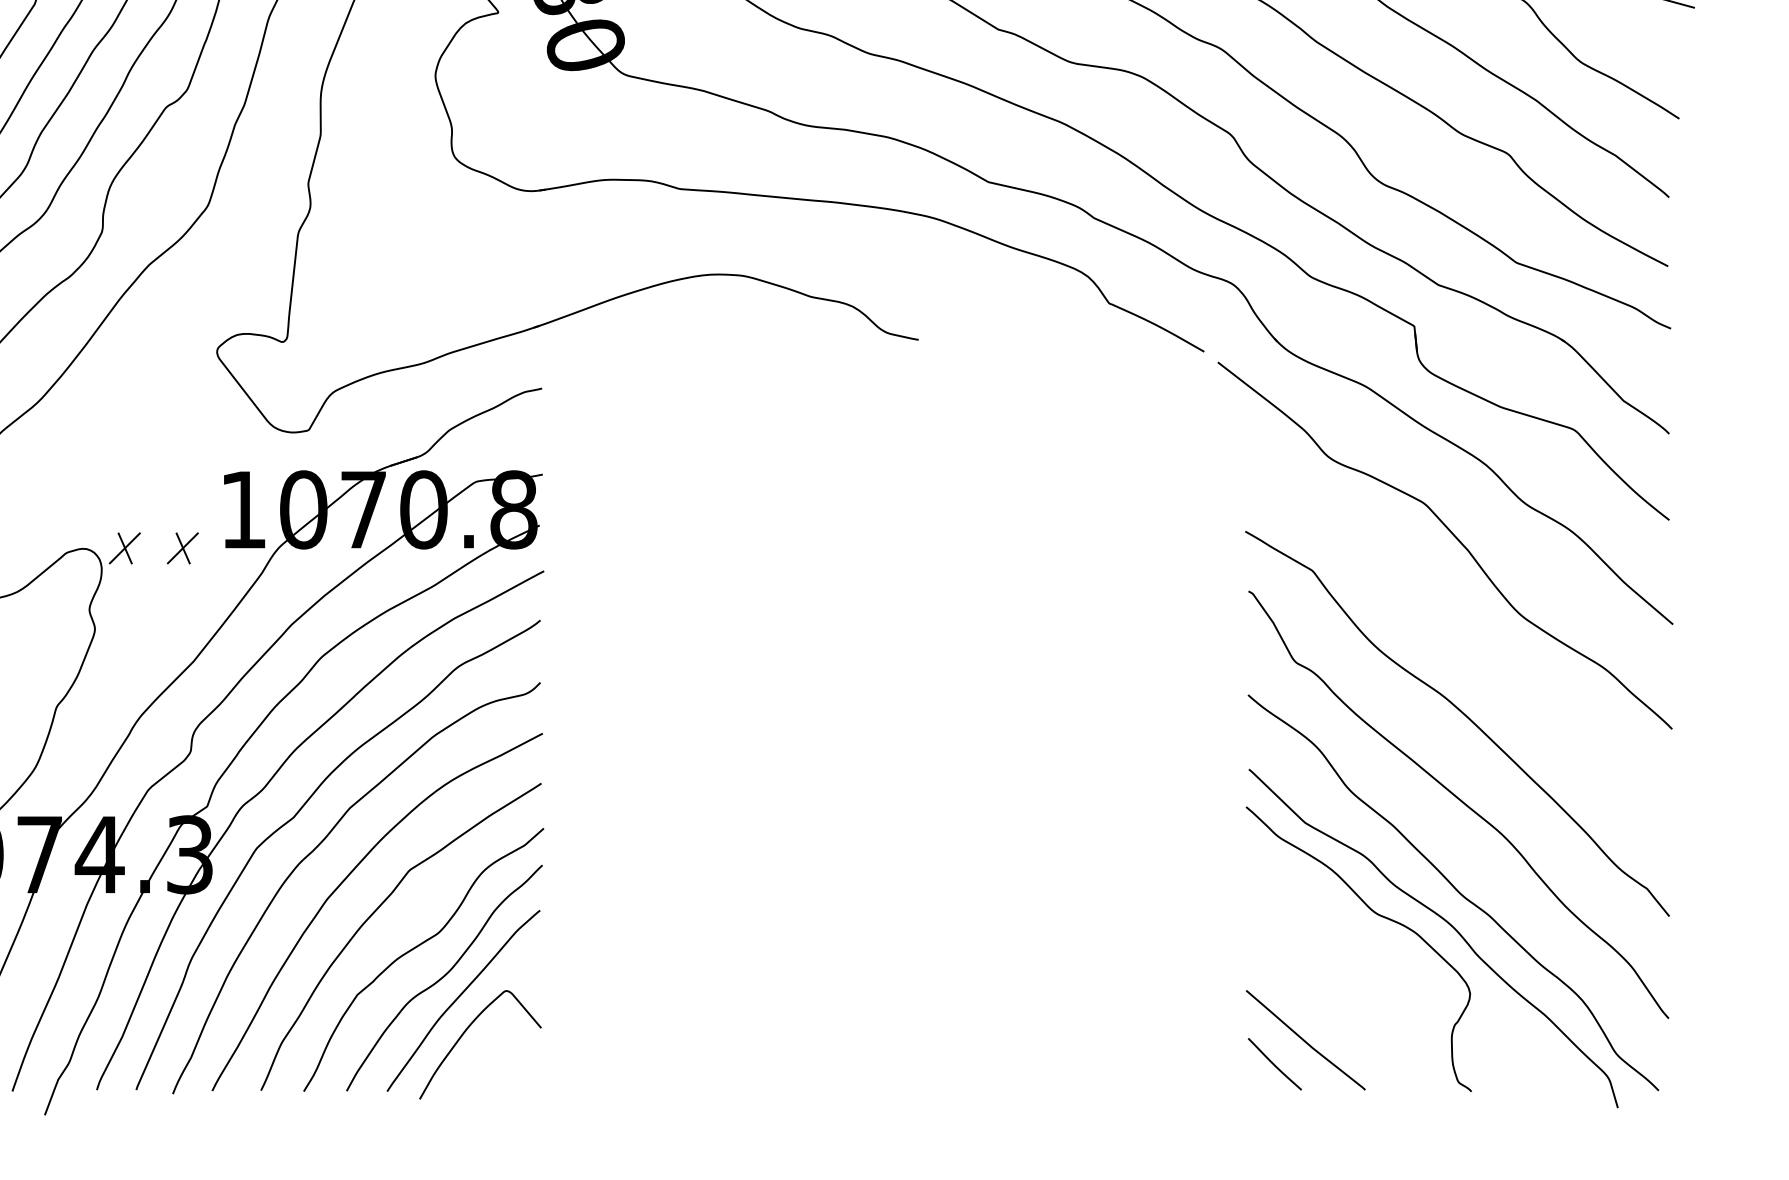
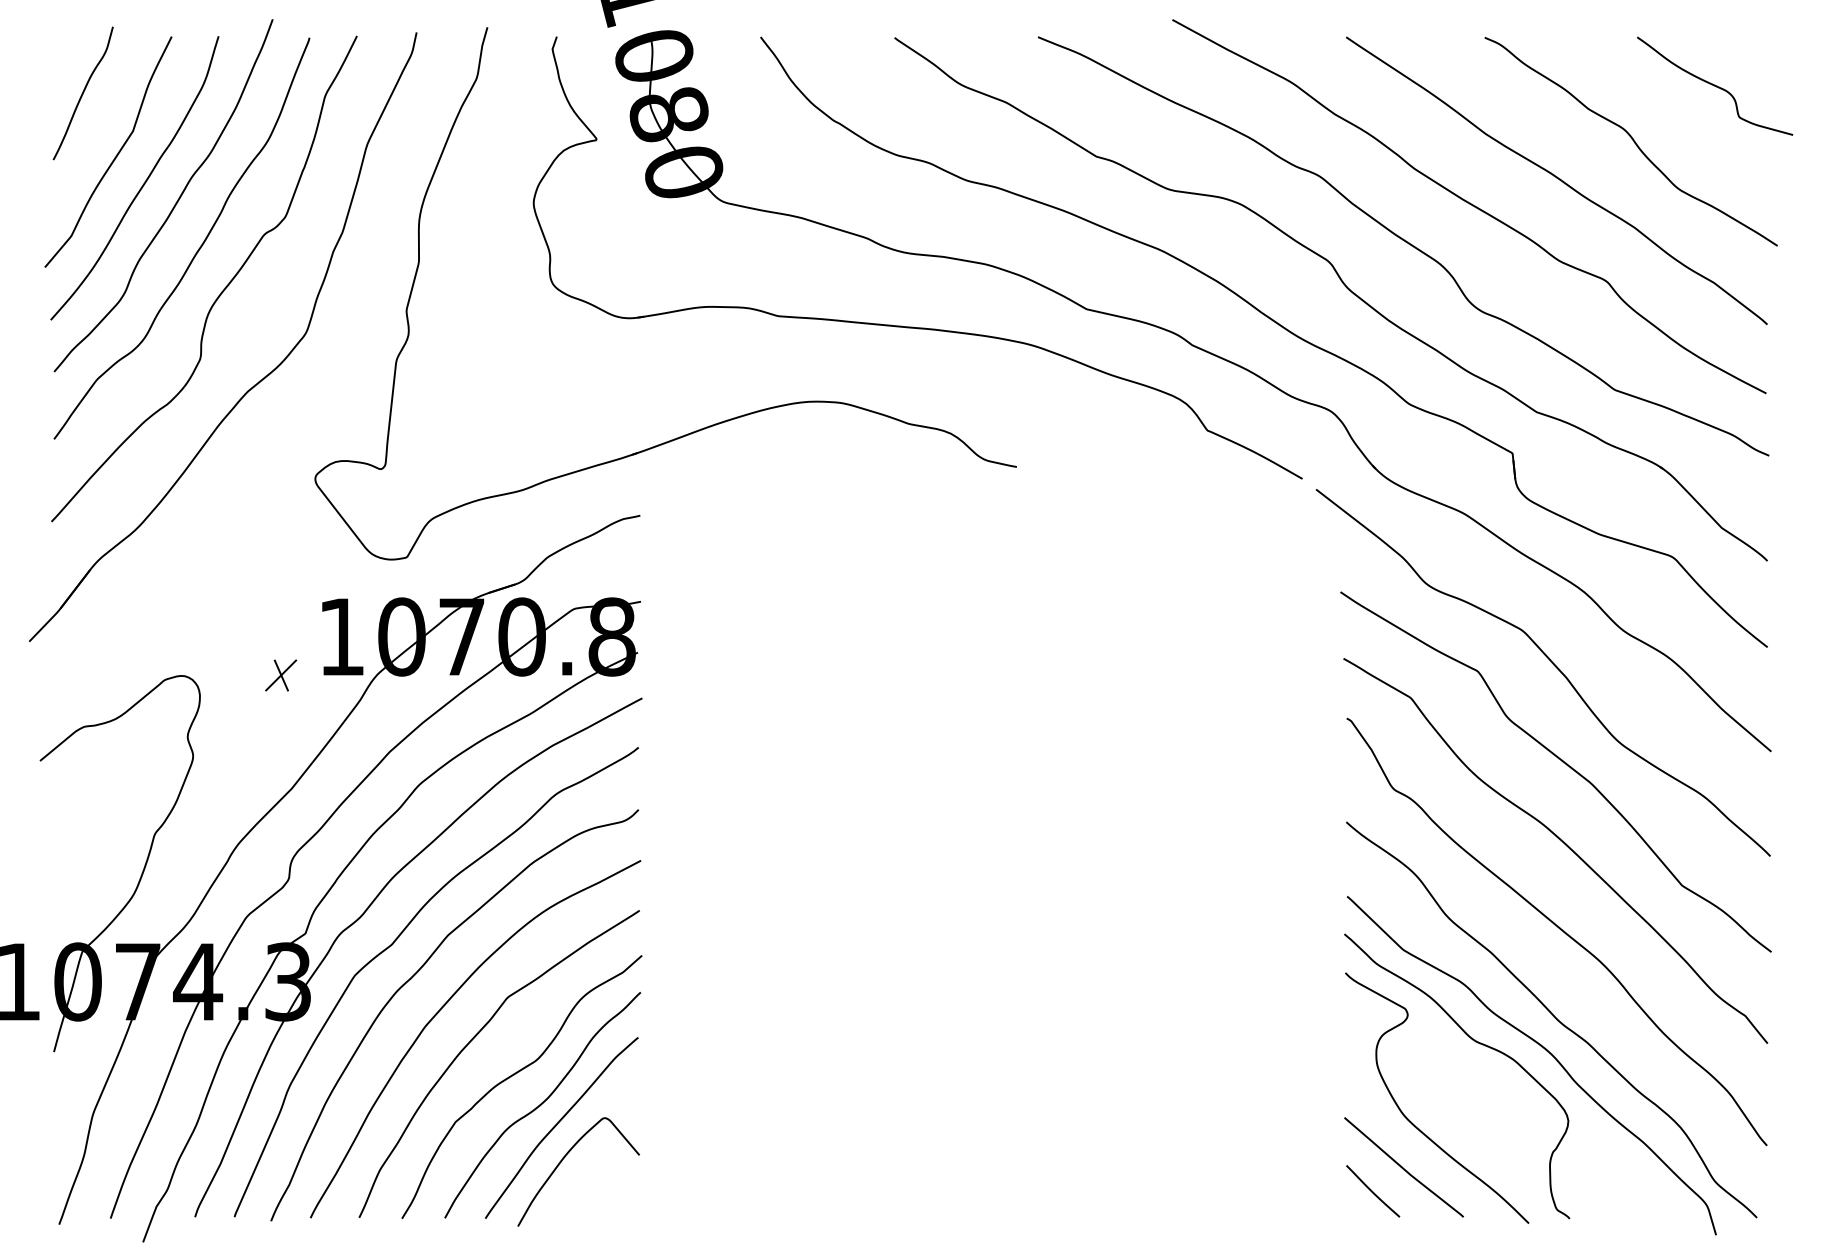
part: (125, 548) -> (223, 675), removed
curve: (1464, 635) -> (1562, 762), added
curve: (1314, 995) -> (1412, 1122), added

